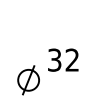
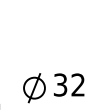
text: (63, 59) -> (69, 84), moved

